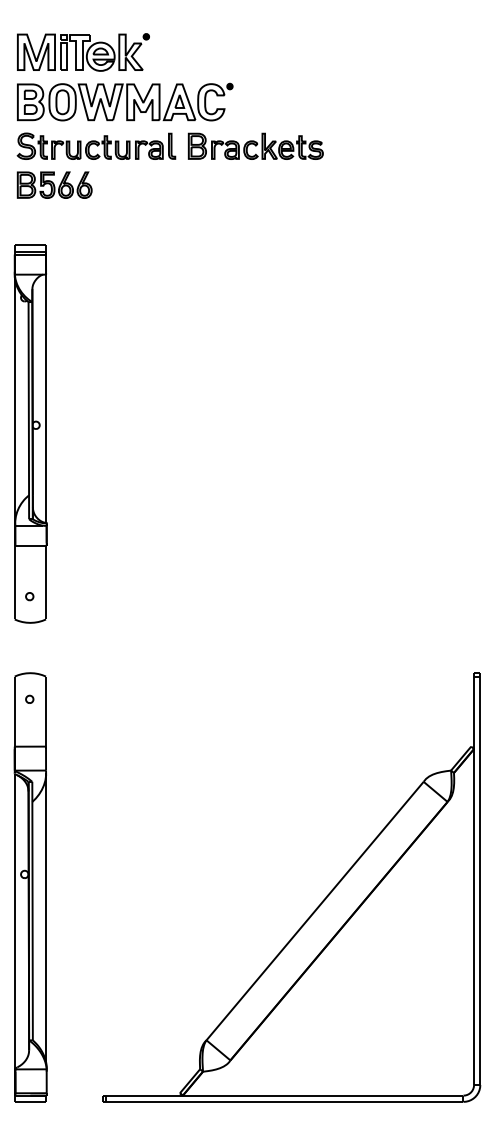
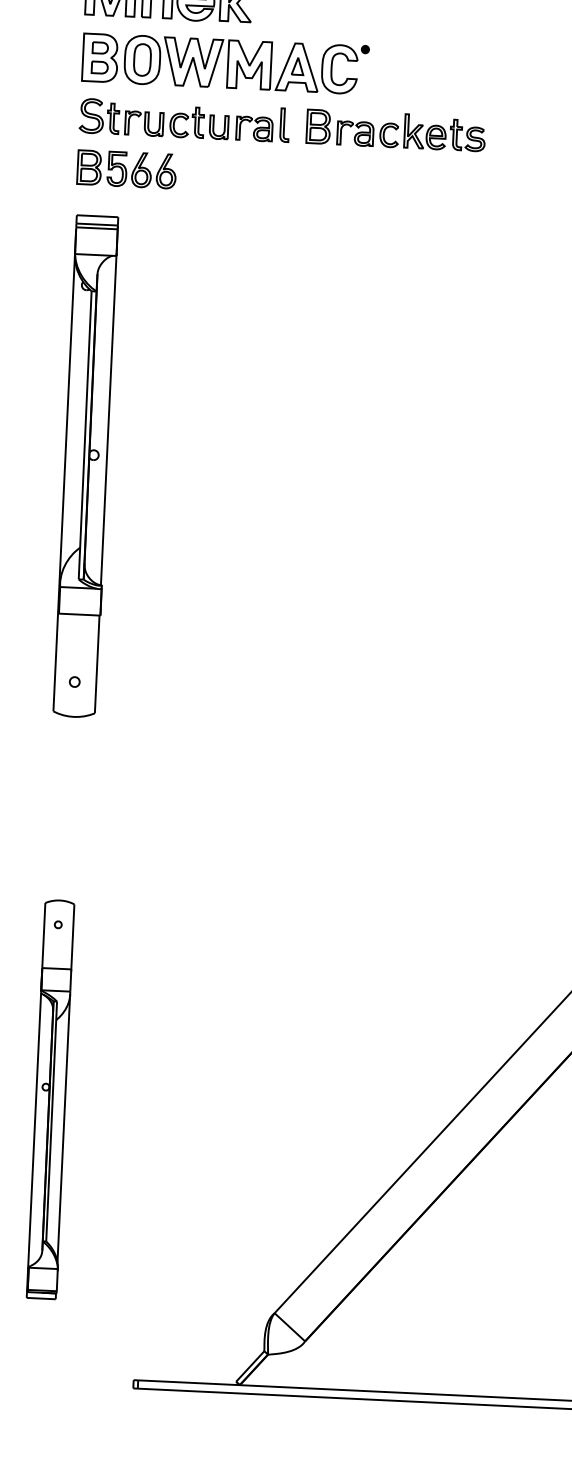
part: (30, 433) -> (85, 465), moved
part: (30, 887) -> (50, 1099), size x0.7

